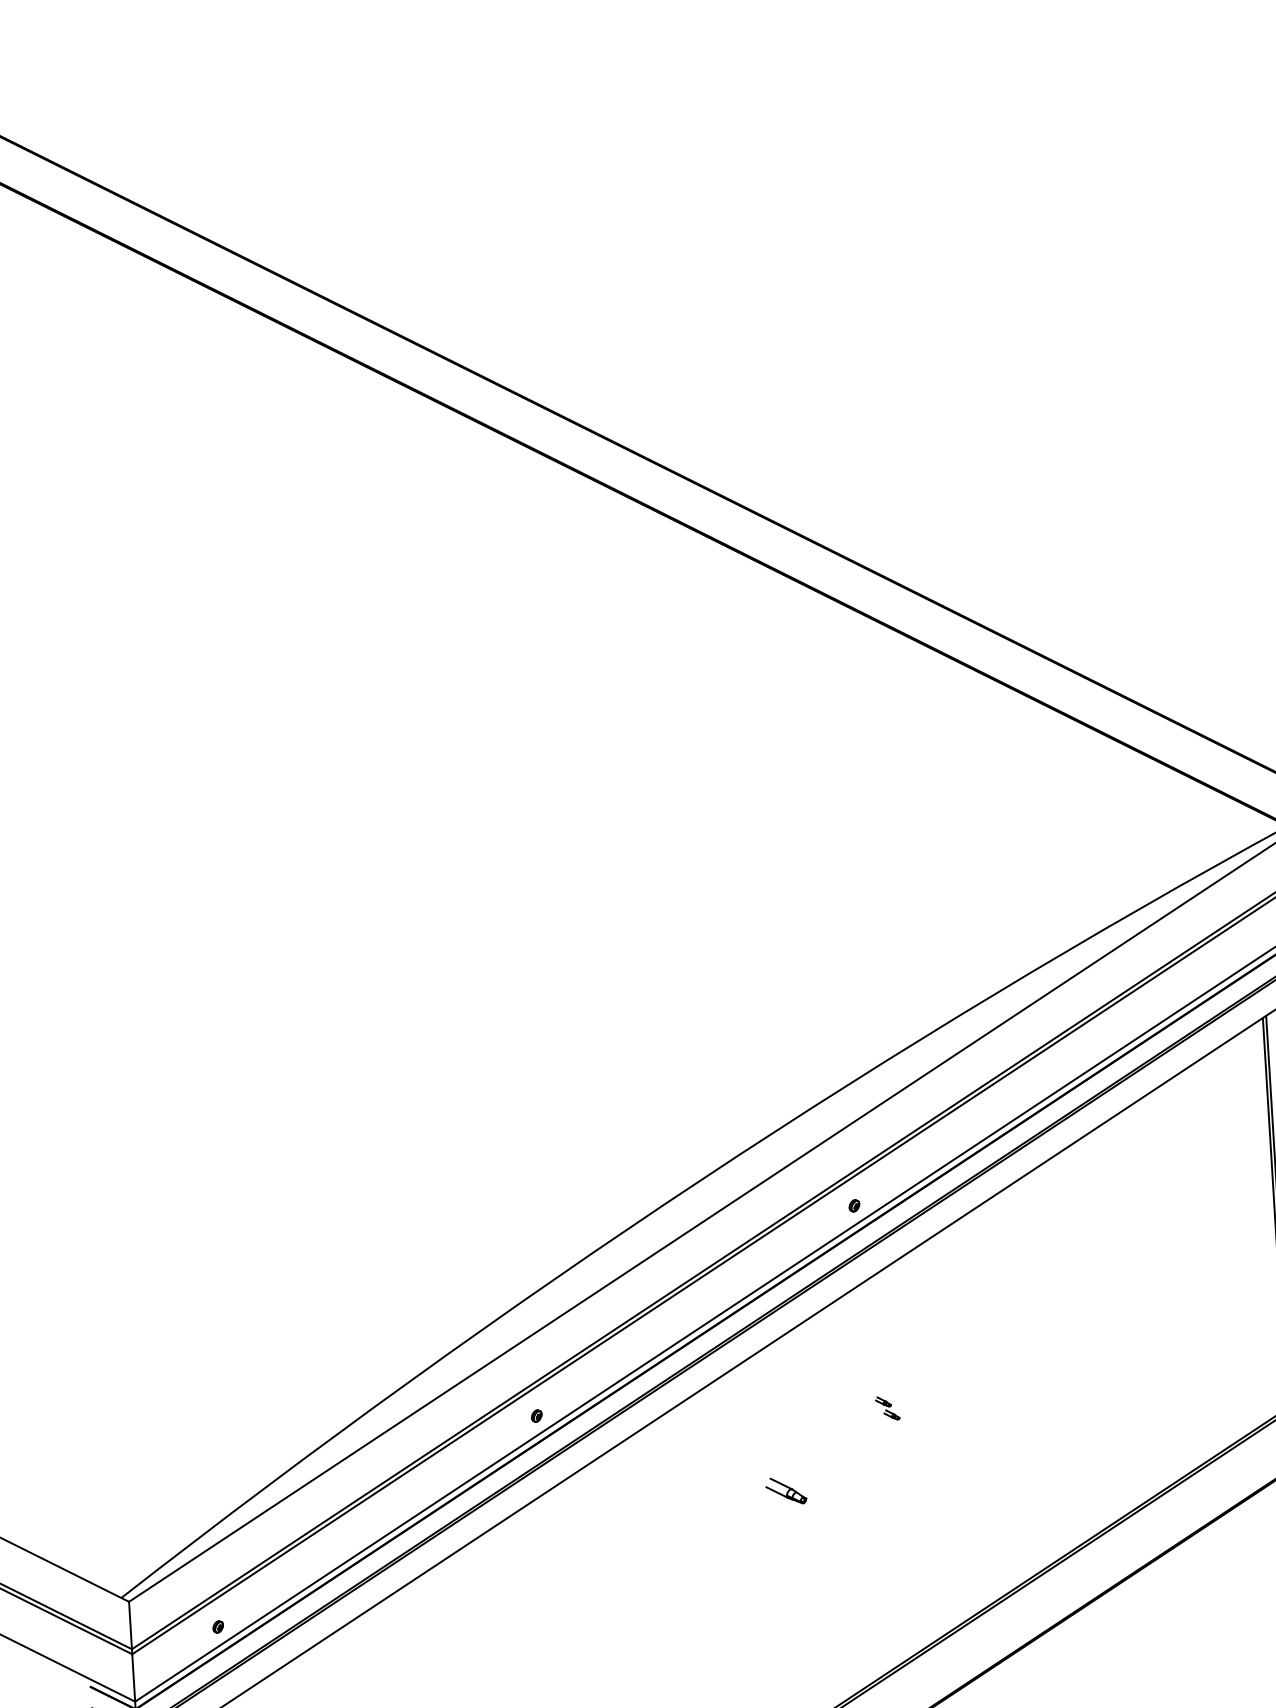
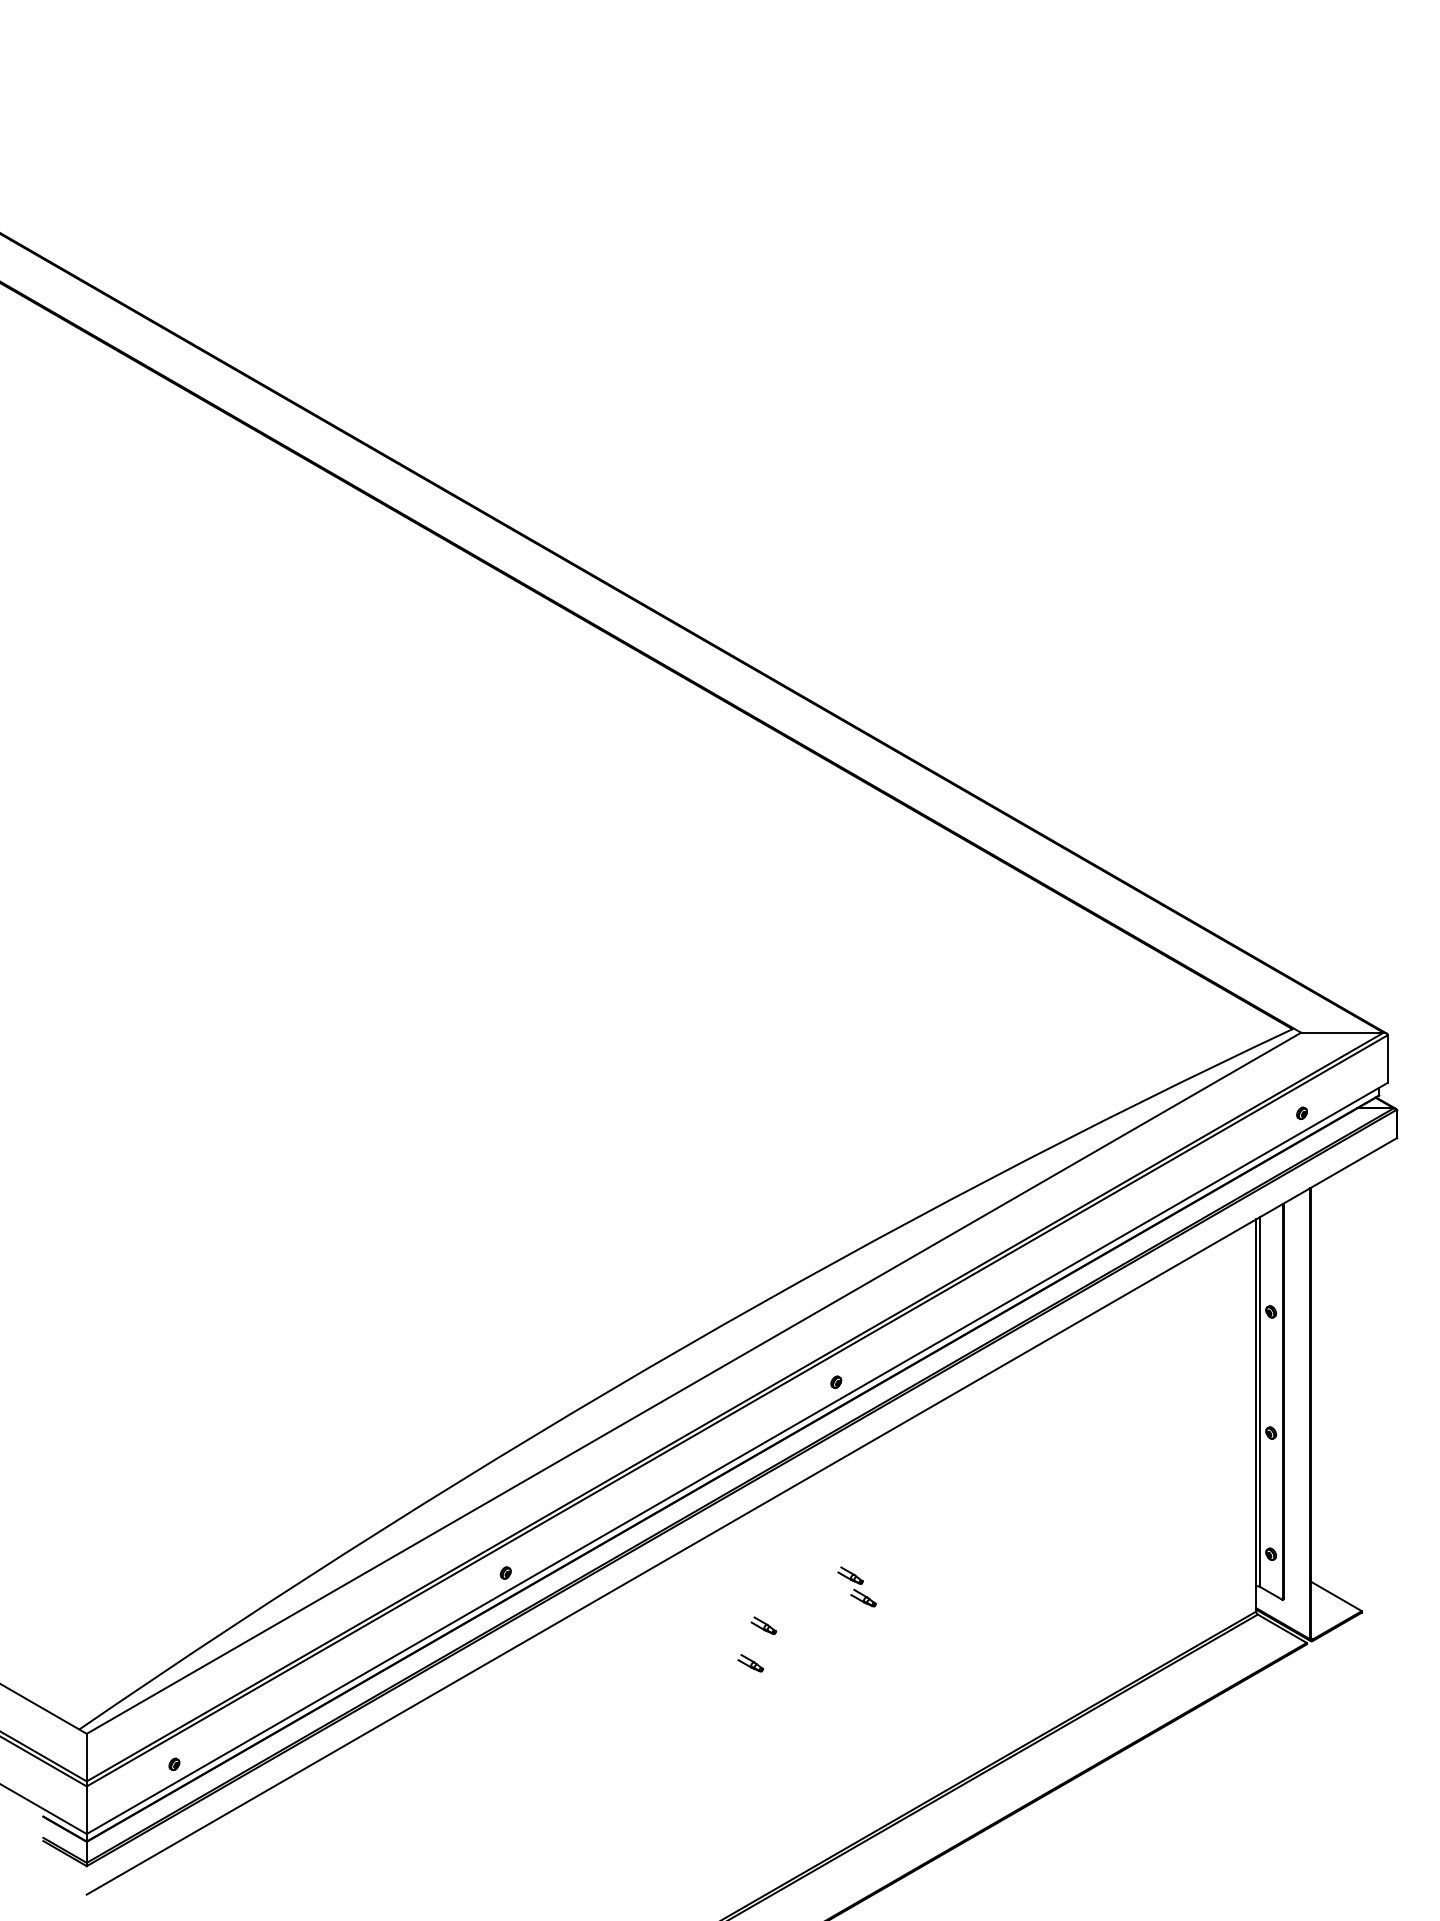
part: (887, 1408) -> (856, 1586), size x1.67
part: (796, 1452) -> (763, 1625), added
part: (786, 1491) -> (750, 1663), size x0.62

